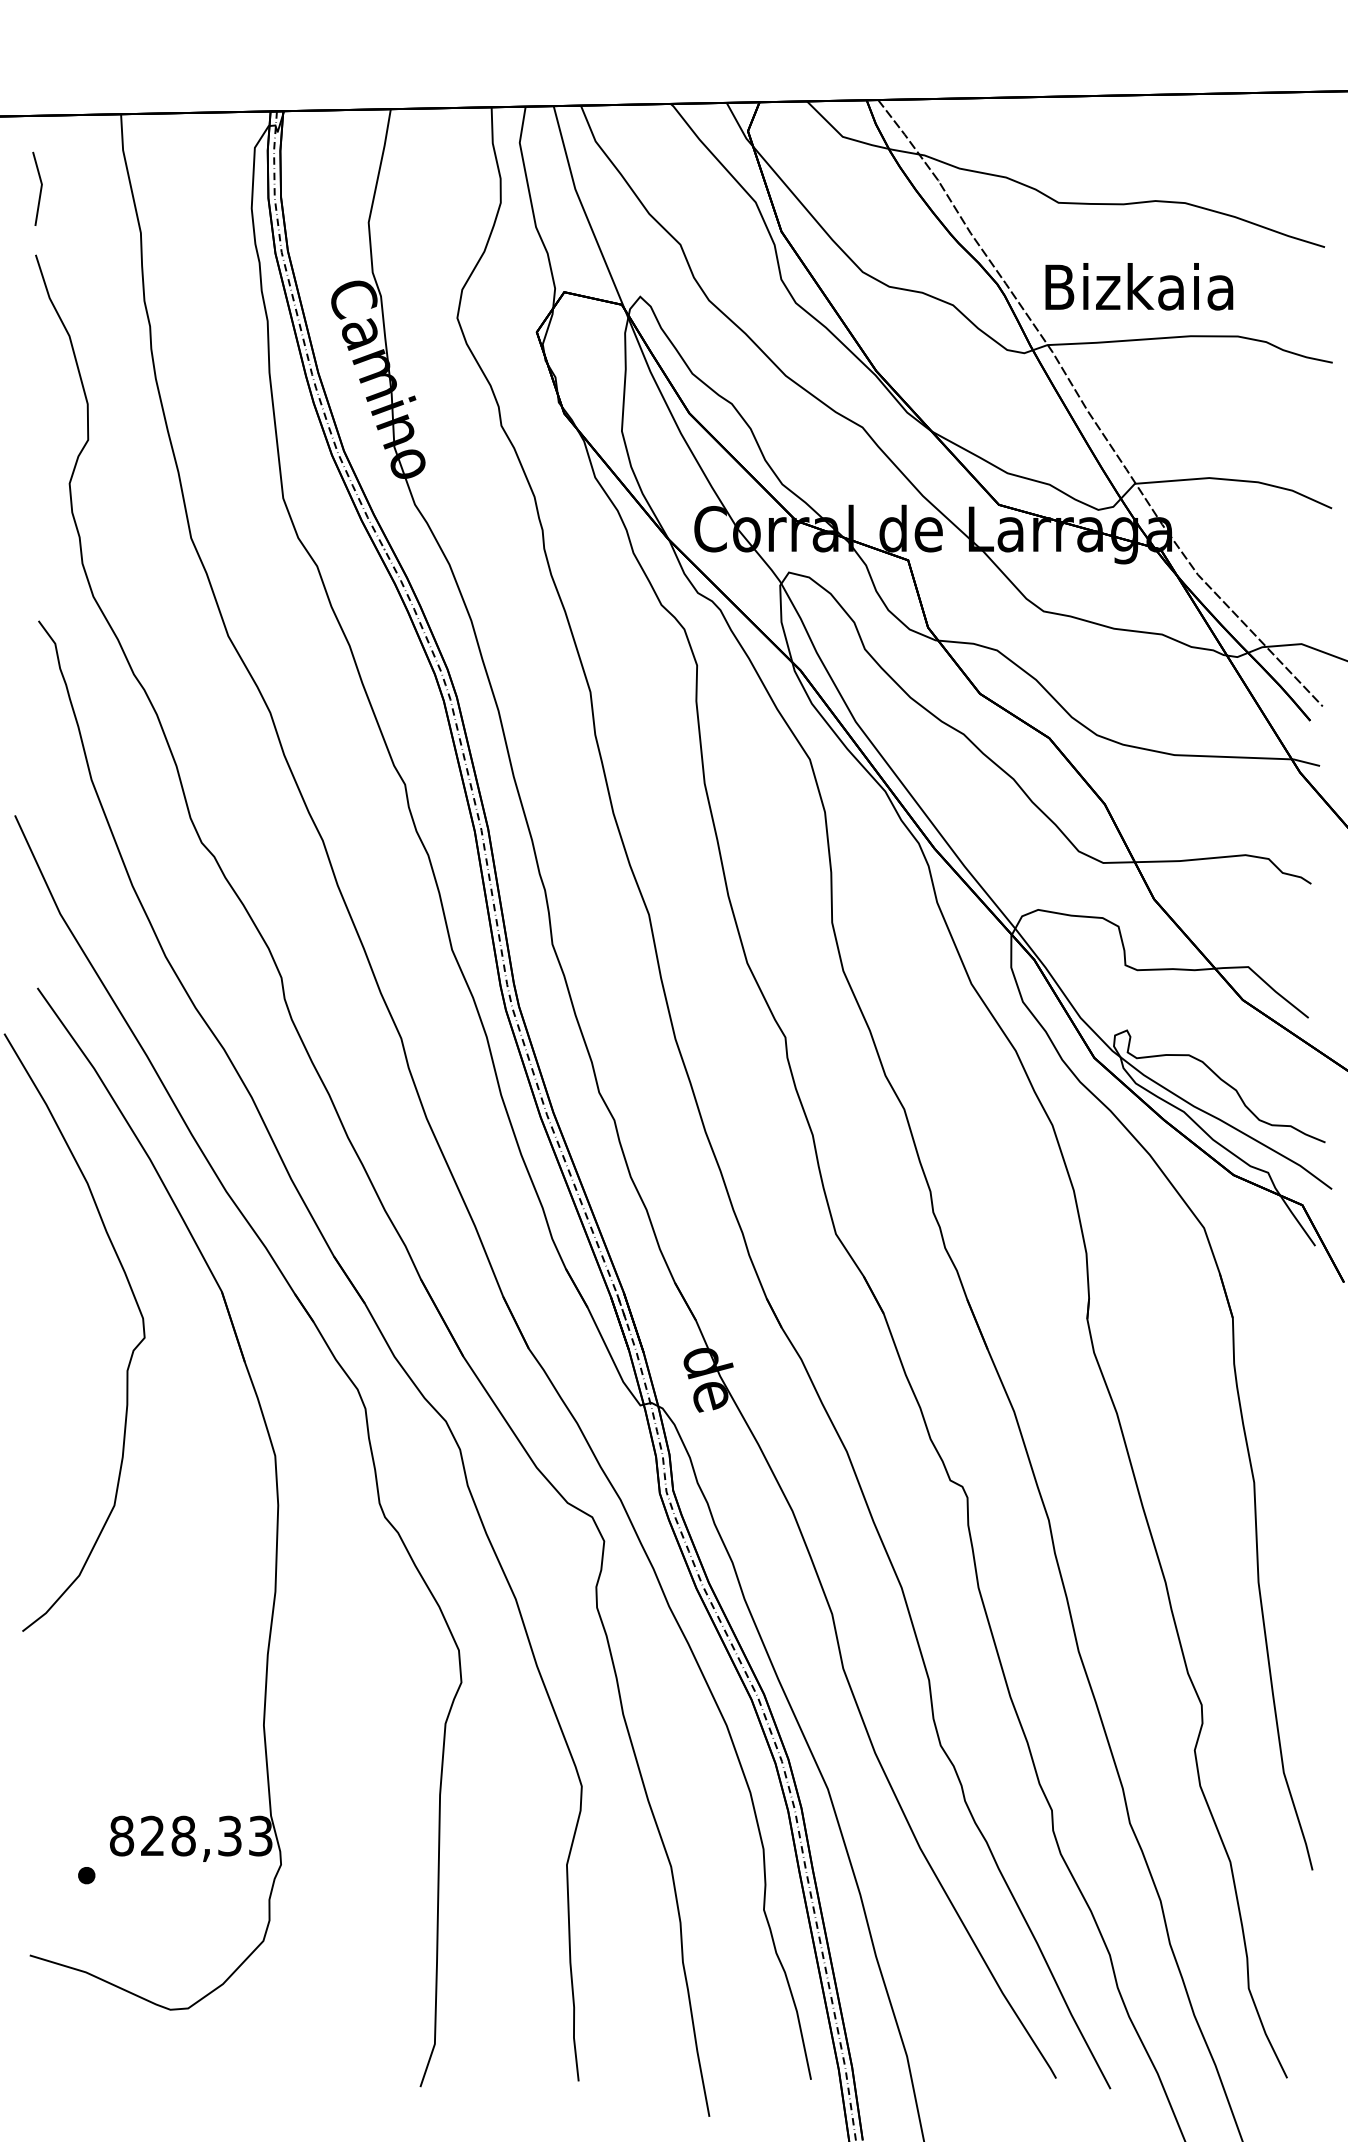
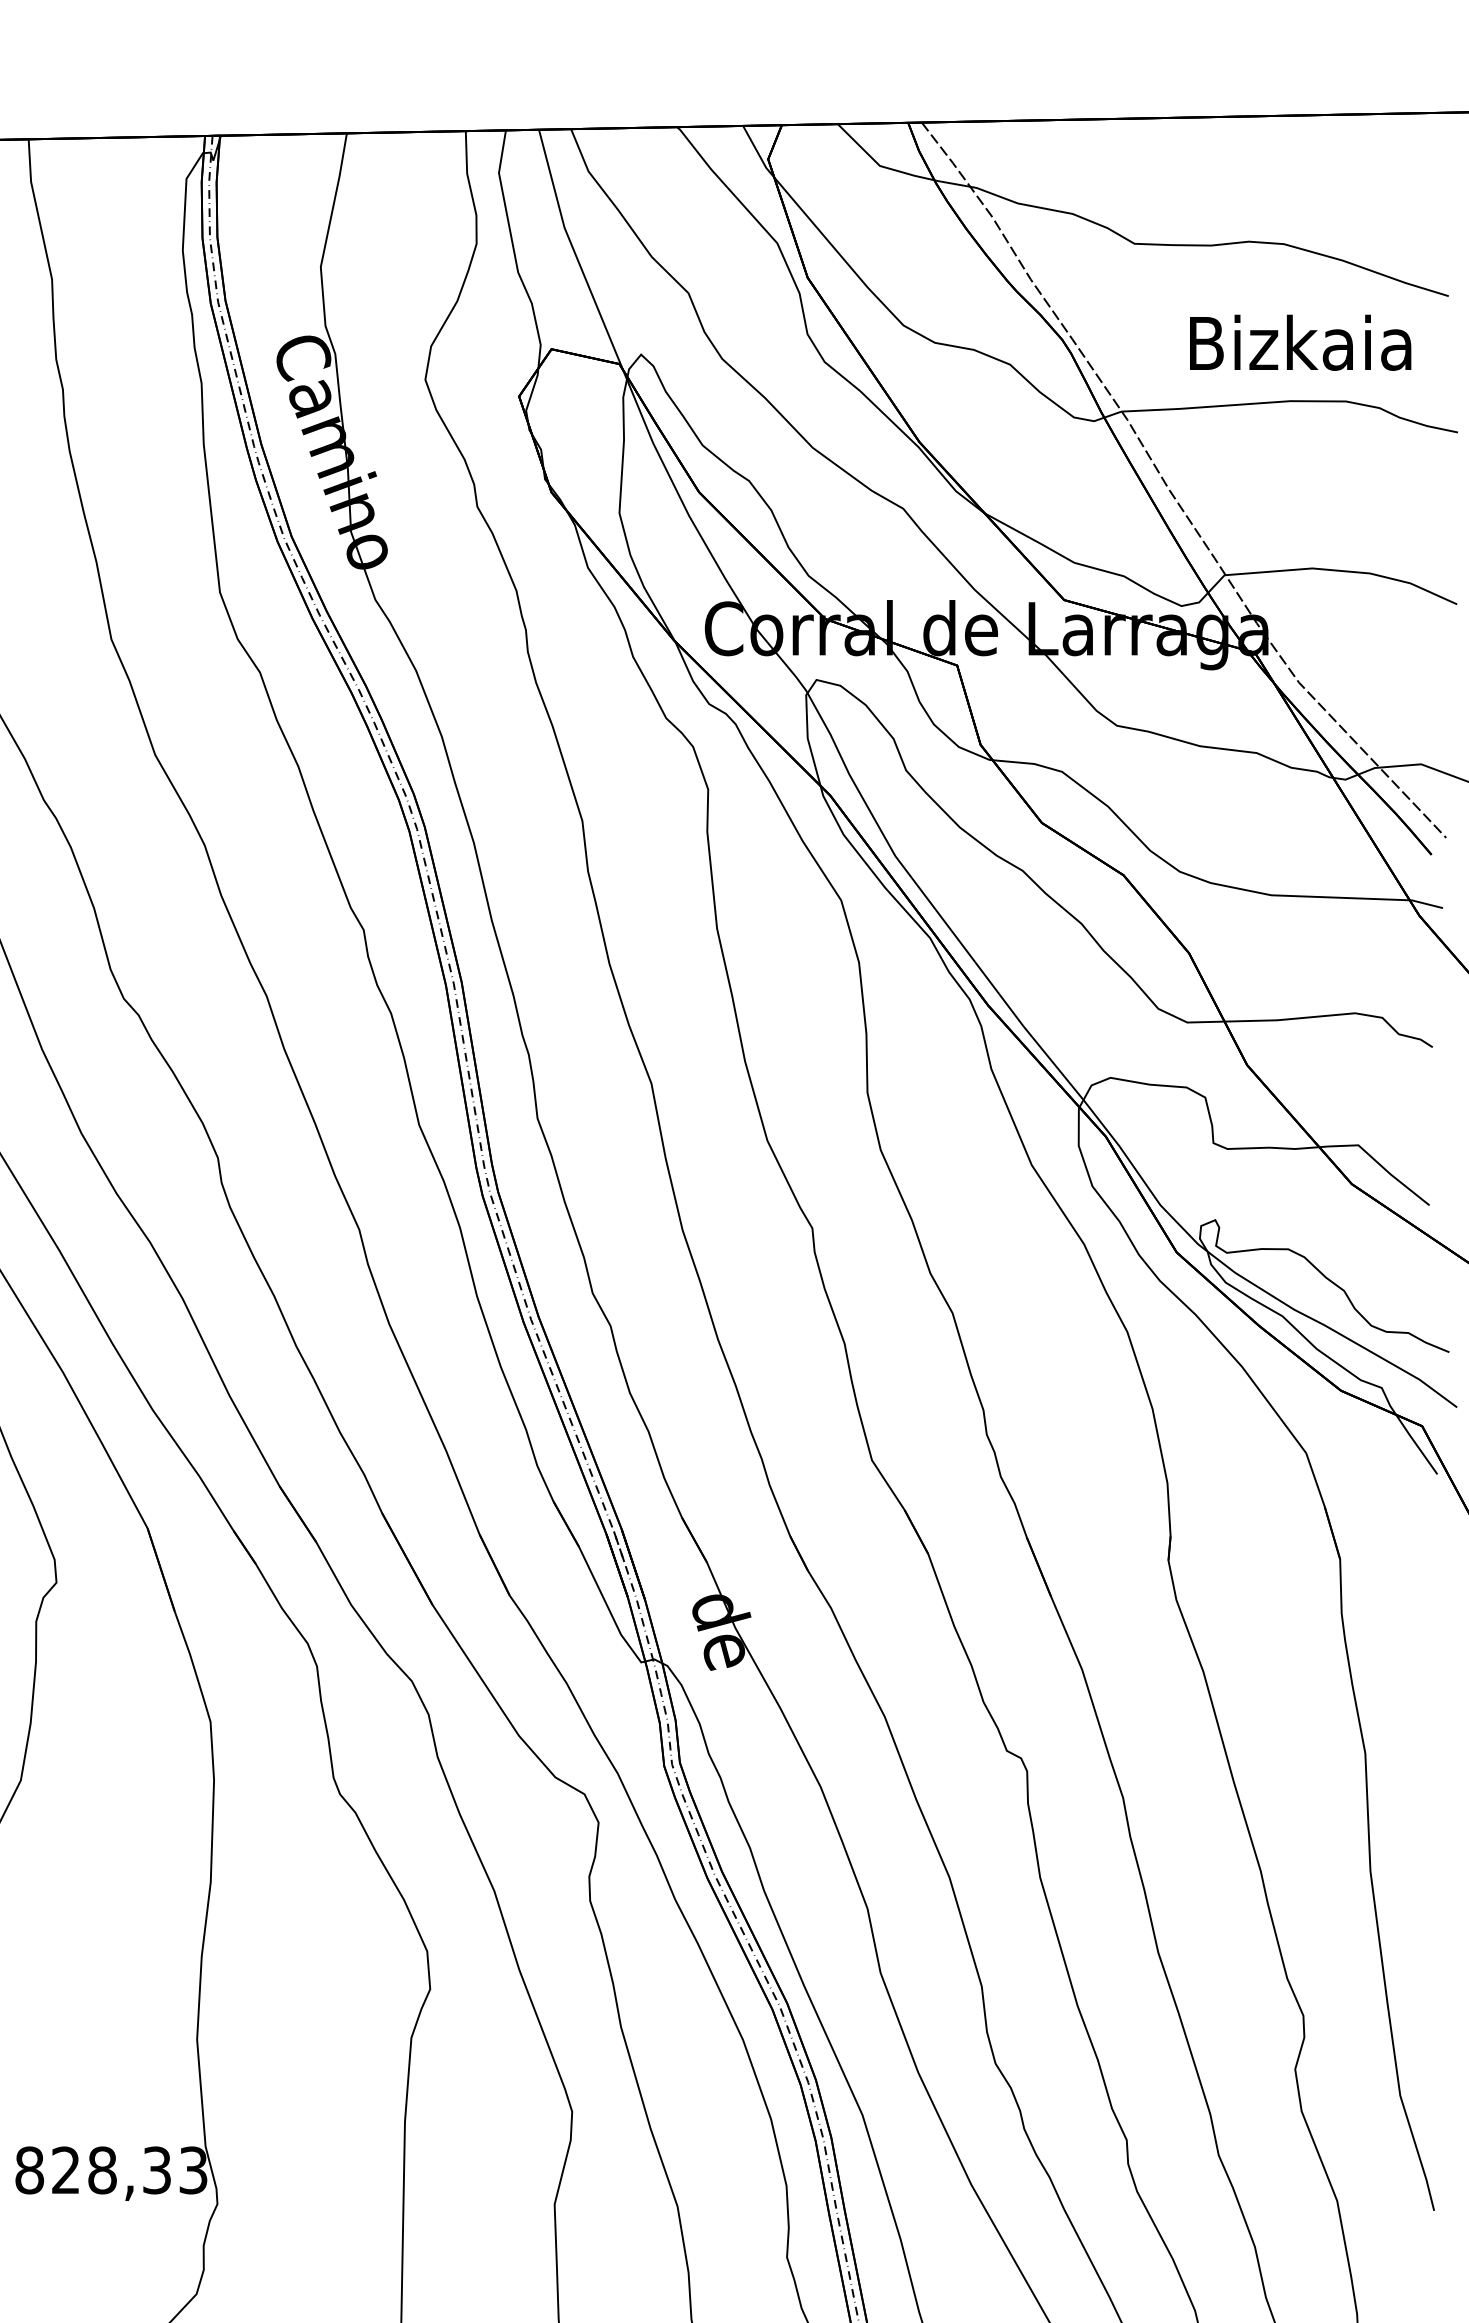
text: (1139, 286) -> (1300, 342), moved

